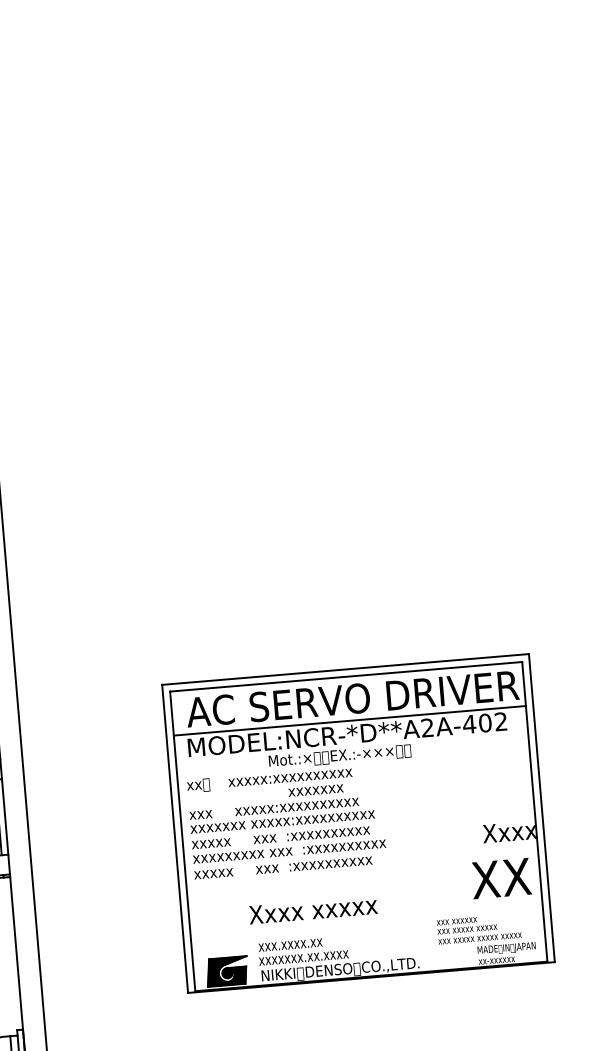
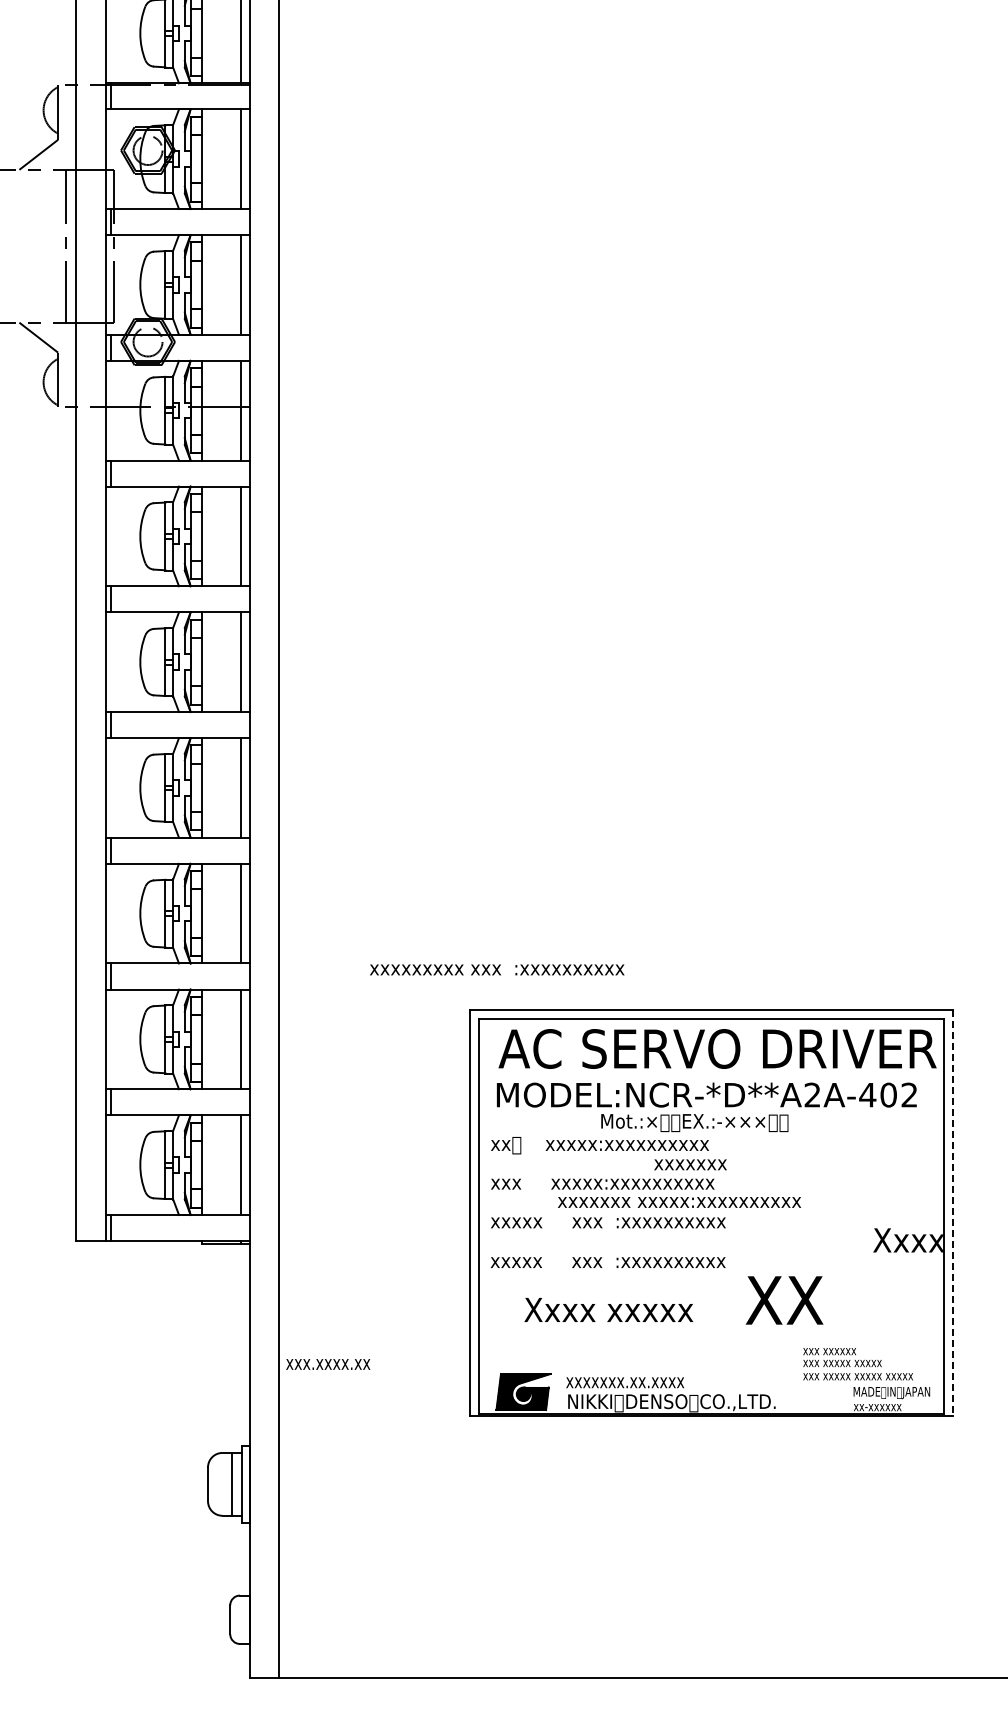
line: (349, 721) -> (711, 1077), removed
text: (315, 790) -> (690, 1164), moved
line: (542, 808) -> (953, 1213), solid -> dashed
text: (282, 822) -> (679, 1202), moved
text: (289, 851) -> (497, 969), moved
text: (501, 878) -> (784, 1300), moved
text: (312, 909) -> (608, 1309), moved
text: (290, 945) -> (328, 1364), moved

